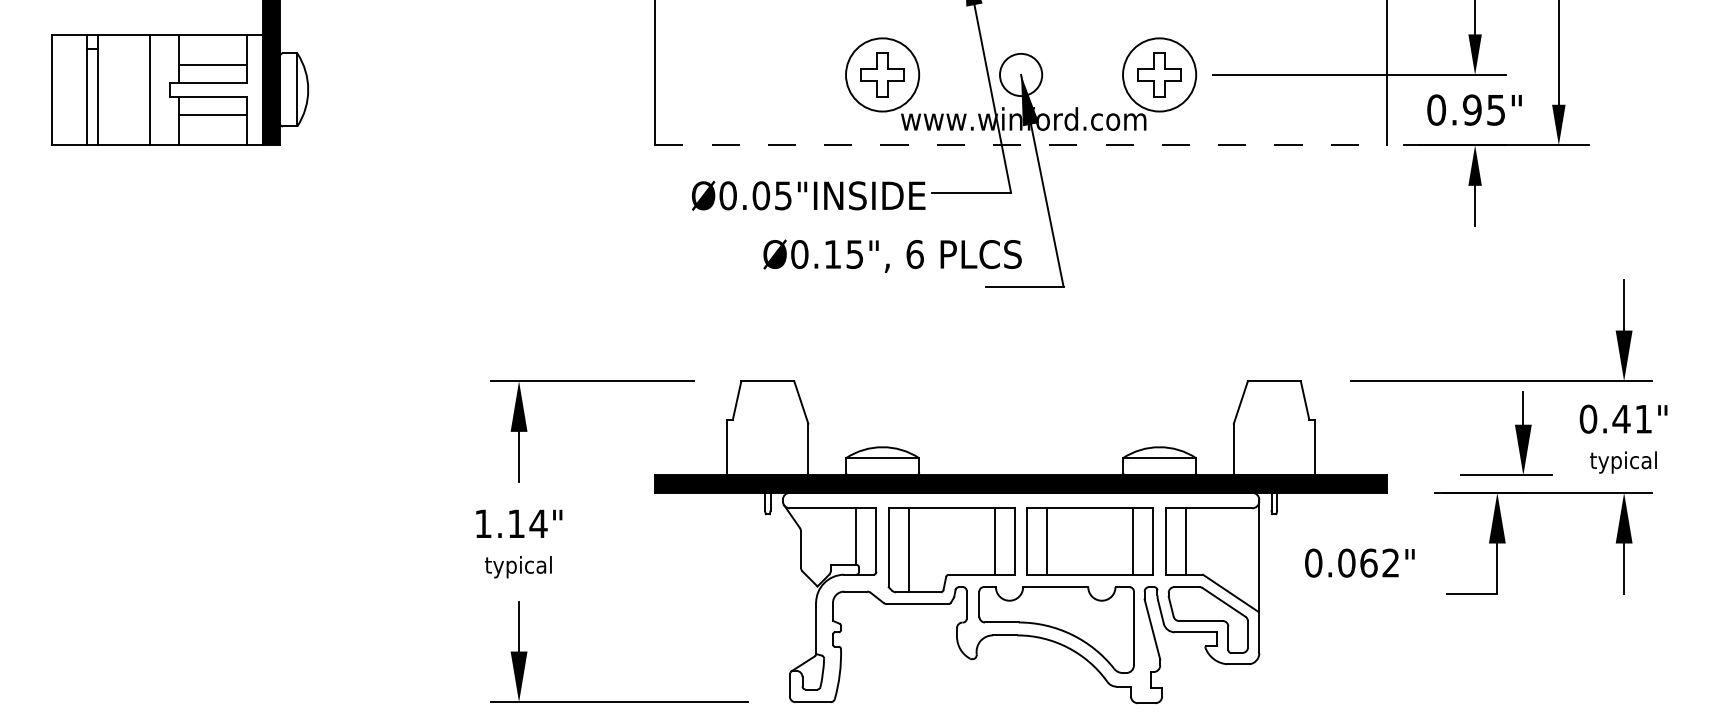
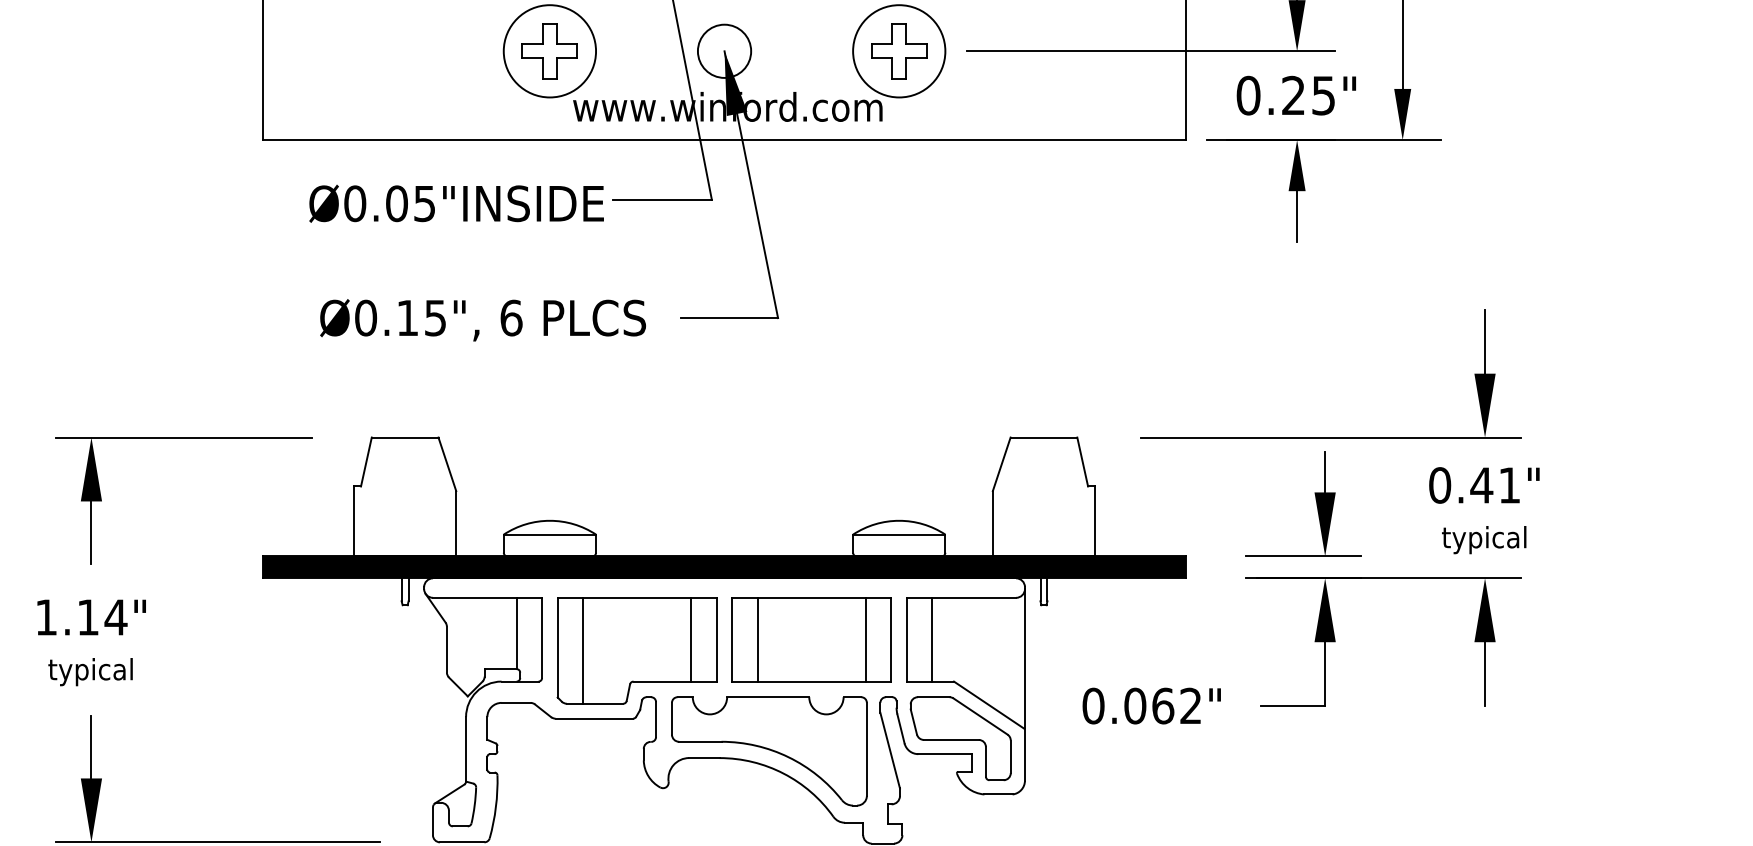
text: (1472, 109) -> (1293, 94), 0.95" -> 0.25"
line: (1021, 145) -> (725, 140), dashed -> solid
text: (892, 255) -> (482, 319), moved
part: (1515, 430) -> (1315, 499), moved
text: (1359, 562) -> (1151, 705), moved

